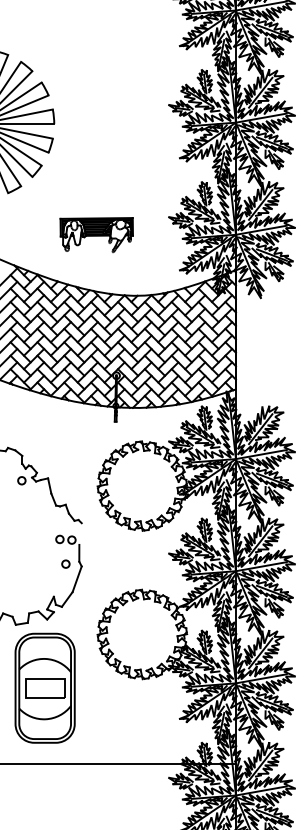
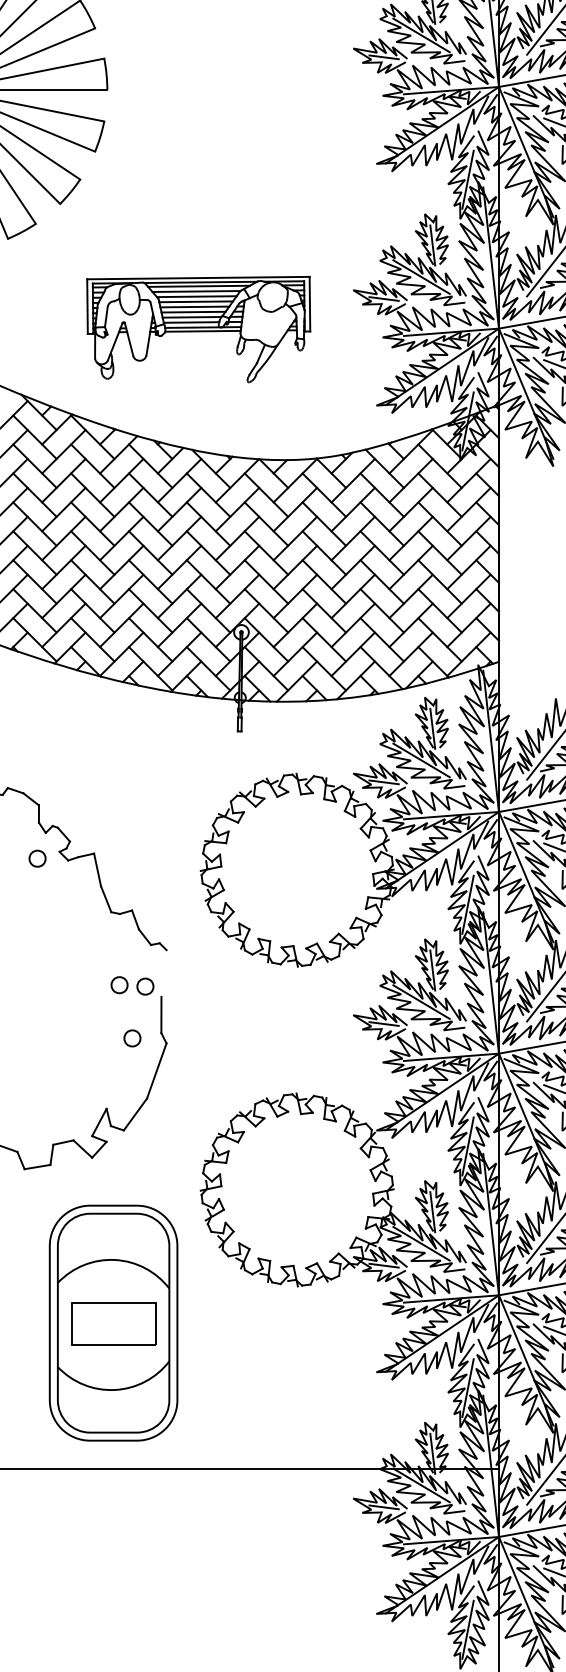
part: (96, 234) -> (198, 327), size x1.43
part: (44, 687) -> (112, 1321), moved

